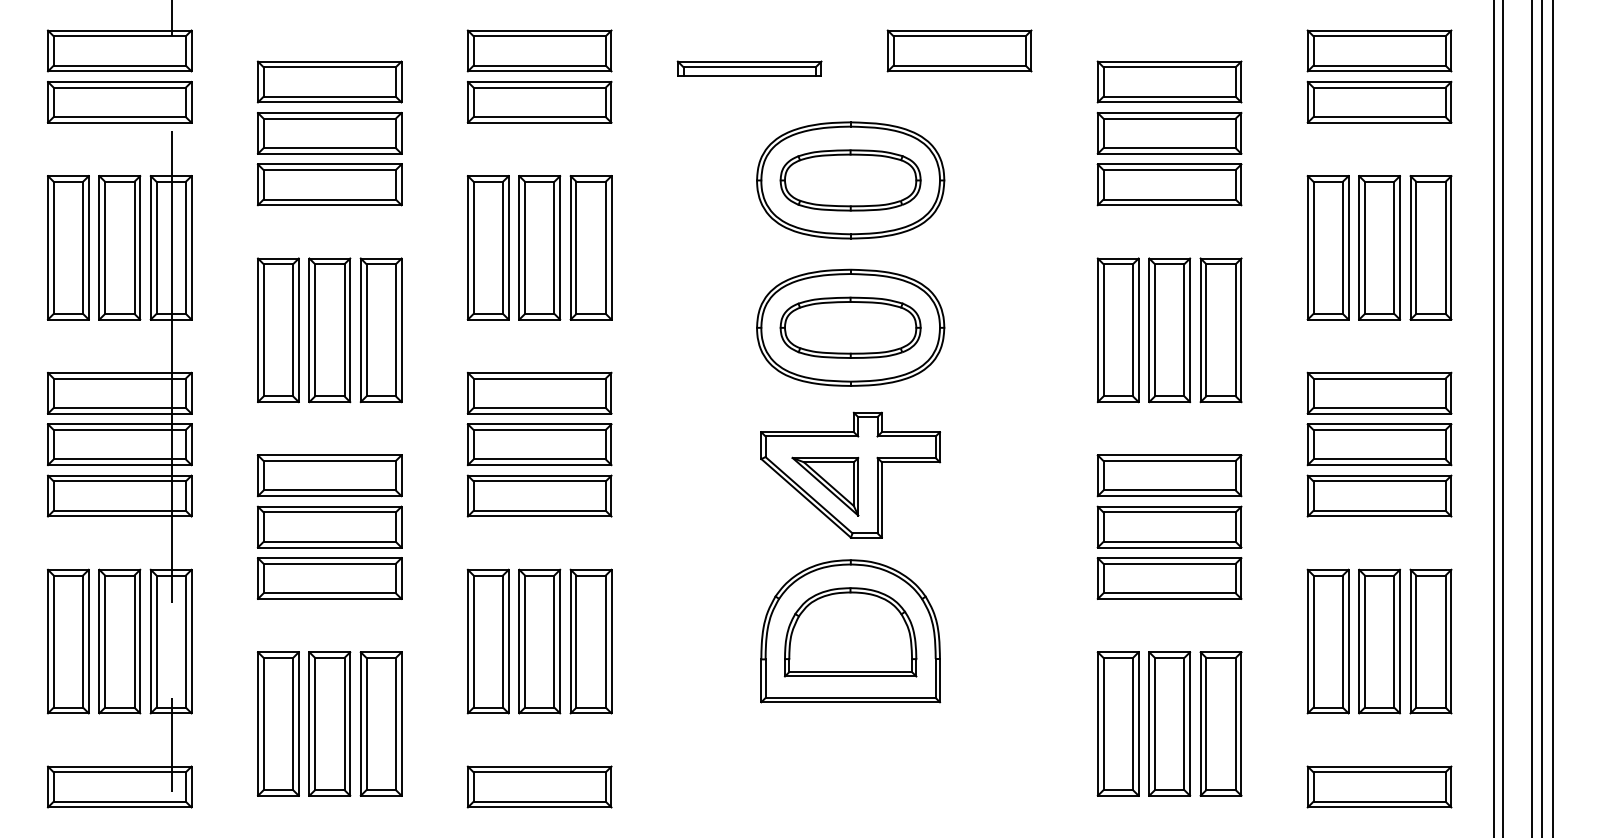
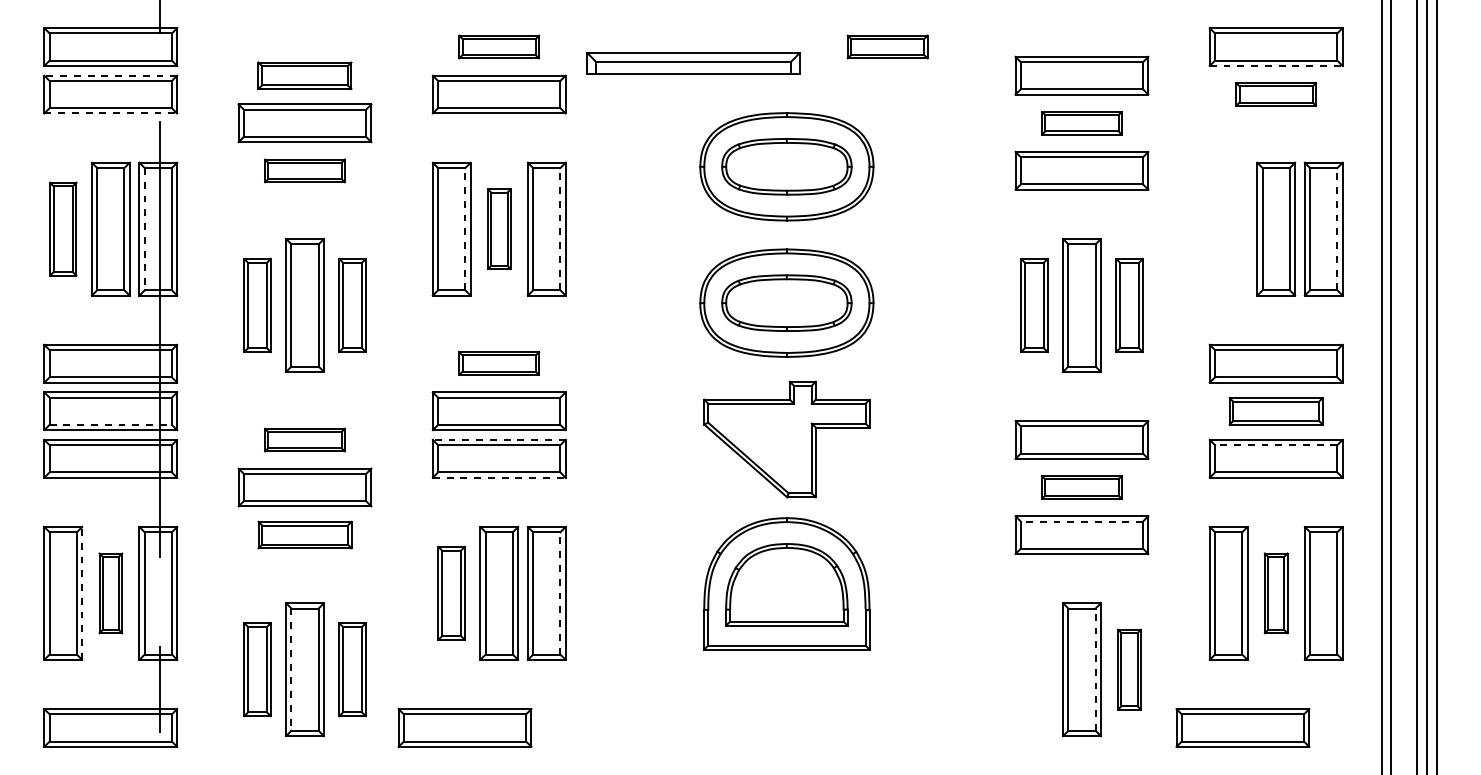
part: (539, 50) -> (499, 46), size x0.6
part: (959, 50) -> (887, 46), size x0.6
part: (749, 68) -> (693, 63), size x1.6
line: (1379, 71) -> (1276, 66), solid -> dashed
line: (119, 81) -> (110, 75), solid -> dashed
part: (329, 81) -> (304, 75), size x0.7
part: (1379, 101) -> (1276, 93), size x0.6
line: (119, 122) -> (110, 113), solid -> dashed
part: (1169, 133) -> (1081, 123), size x0.6
part: (329, 184) -> (304, 170), size x0.6
part: (68, 247) -> (63, 228), size x0.7
line: (503, 247) -> (465, 228), solid -> dashed
part: (539, 247) -> (499, 228), size x0.6
line: (605, 247) -> (560, 228), solid -> dashed
part: (1327, 247) -> (1228, 228), removed
line: (1445, 247) -> (1337, 228), solid -> dashed
line: (156, 248) -> (144, 229), solid -> dashed
part: (278, 330) -> (257, 305), size x0.7
part: (380, 330) -> (351, 305), size x0.7
part: (1117, 330) -> (1033, 305), size x0.7
part: (1220, 330) -> (1129, 305), size x0.7
part: (539, 392) -> (499, 362), size x0.6
part: (1379, 444) -> (1276, 411), size x0.7
line: (120, 459) -> (111, 424), solid -> dashed
part: (329, 475) -> (304, 439), size x0.6
line: (539, 475) -> (499, 439), solid -> dashed
line: (1379, 481) -> (1276, 445), solid -> dashed
part: (825, 486) -> (763, 449), removed
line: (539, 516) -> (499, 477), solid -> dashed
part: (1169, 526) -> (1081, 486), size x0.6
line: (1169, 563) -> (1081, 521), solid -> dashed
part: (329, 578) -> (304, 535), size x0.7
line: (88, 641) -> (81, 593), solid -> dashed
part: (119, 641) -> (110, 593), size x0.6
part: (487, 641) -> (450, 593), size x0.7
line: (605, 641) -> (560, 593), solid -> dashed
part: (1379, 641) -> (1276, 593), size x0.6
part: (278, 723) -> (257, 669), size x0.7
part: (380, 723) -> (351, 669), size x0.7
part: (1117, 723) -> (1033, 669), removed
line: (1184, 723) -> (1095, 669), solid -> dashed
part: (1220, 723) -> (1129, 669), size x0.6
line: (315, 724) -> (291, 670), solid -> dashed
part: (539, 786) -> (464, 727), moved
part: (1379, 786) -> (1242, 727), moved

